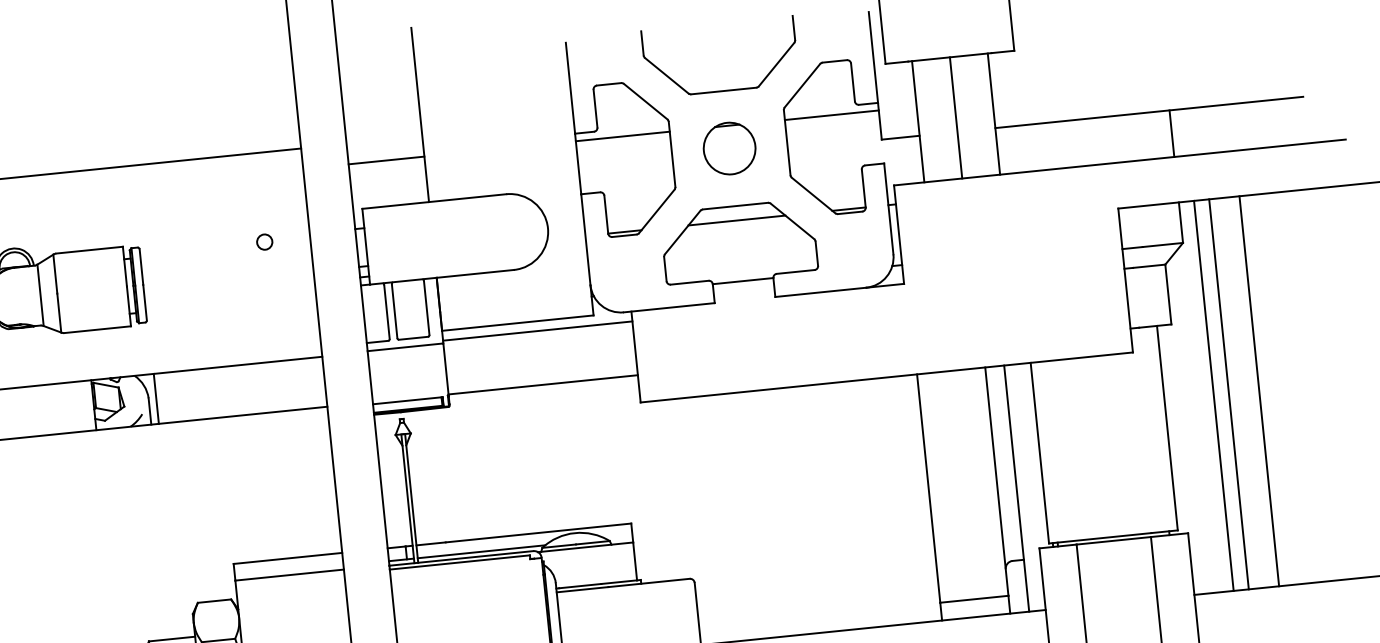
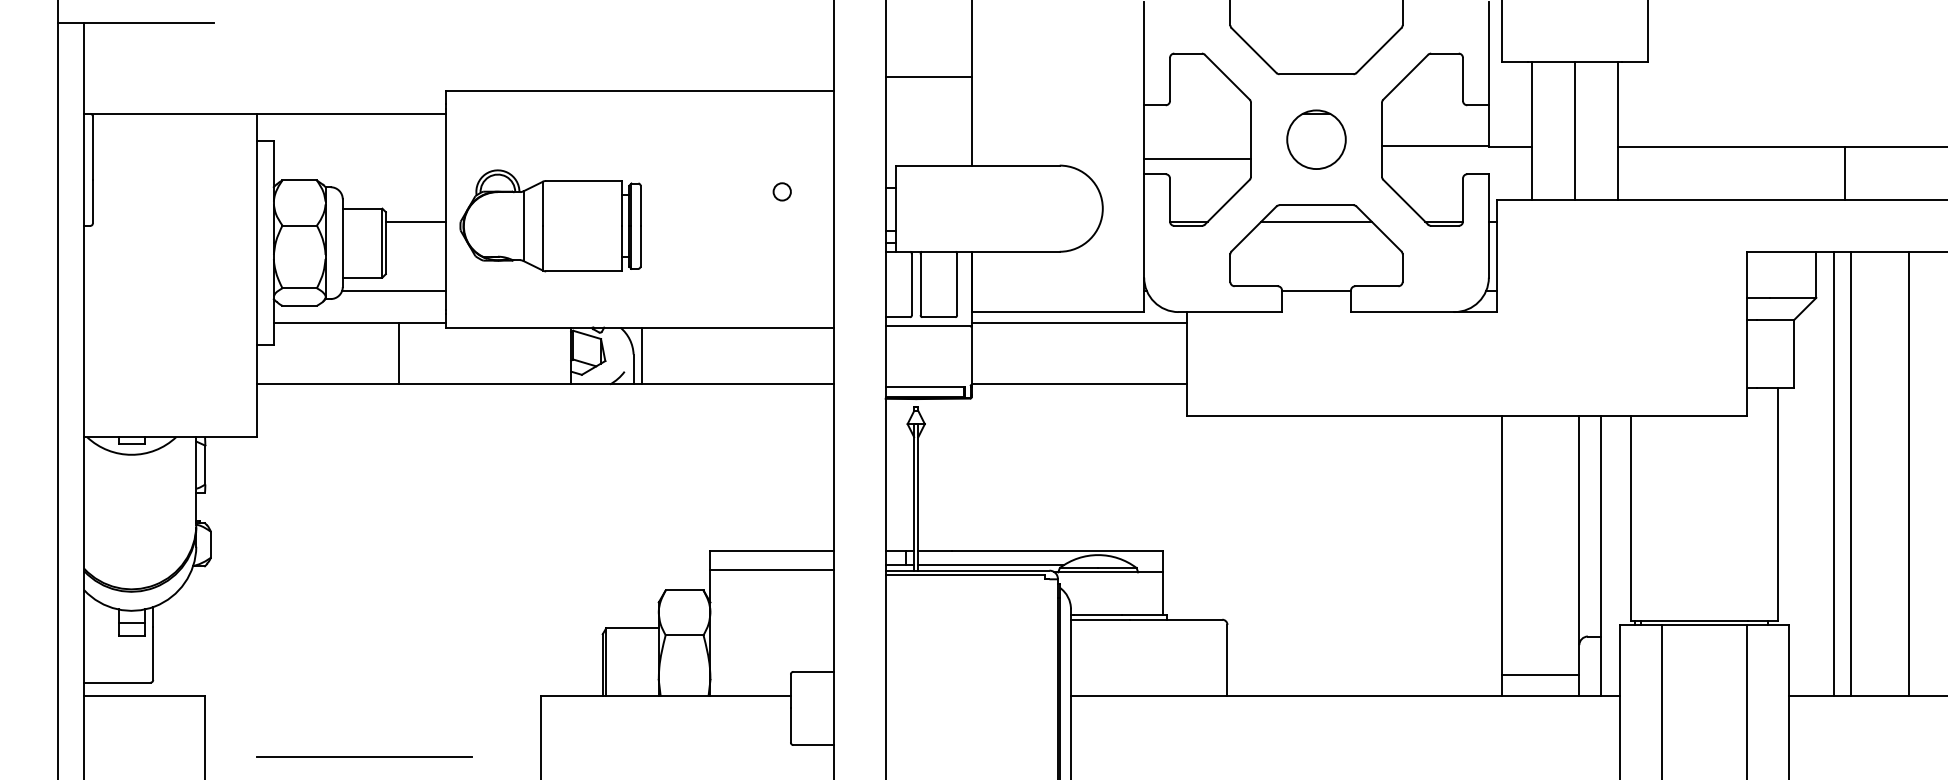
line: (831, 114) -> (1435, 145), moved
line: (1172, 133) -> (1845, 173), moved
line: (622, 136) -> (1197, 158), moved
line: (386, 160) -> (928, 76), moved
line: (1259, 391) -> (1909, 473), moved

